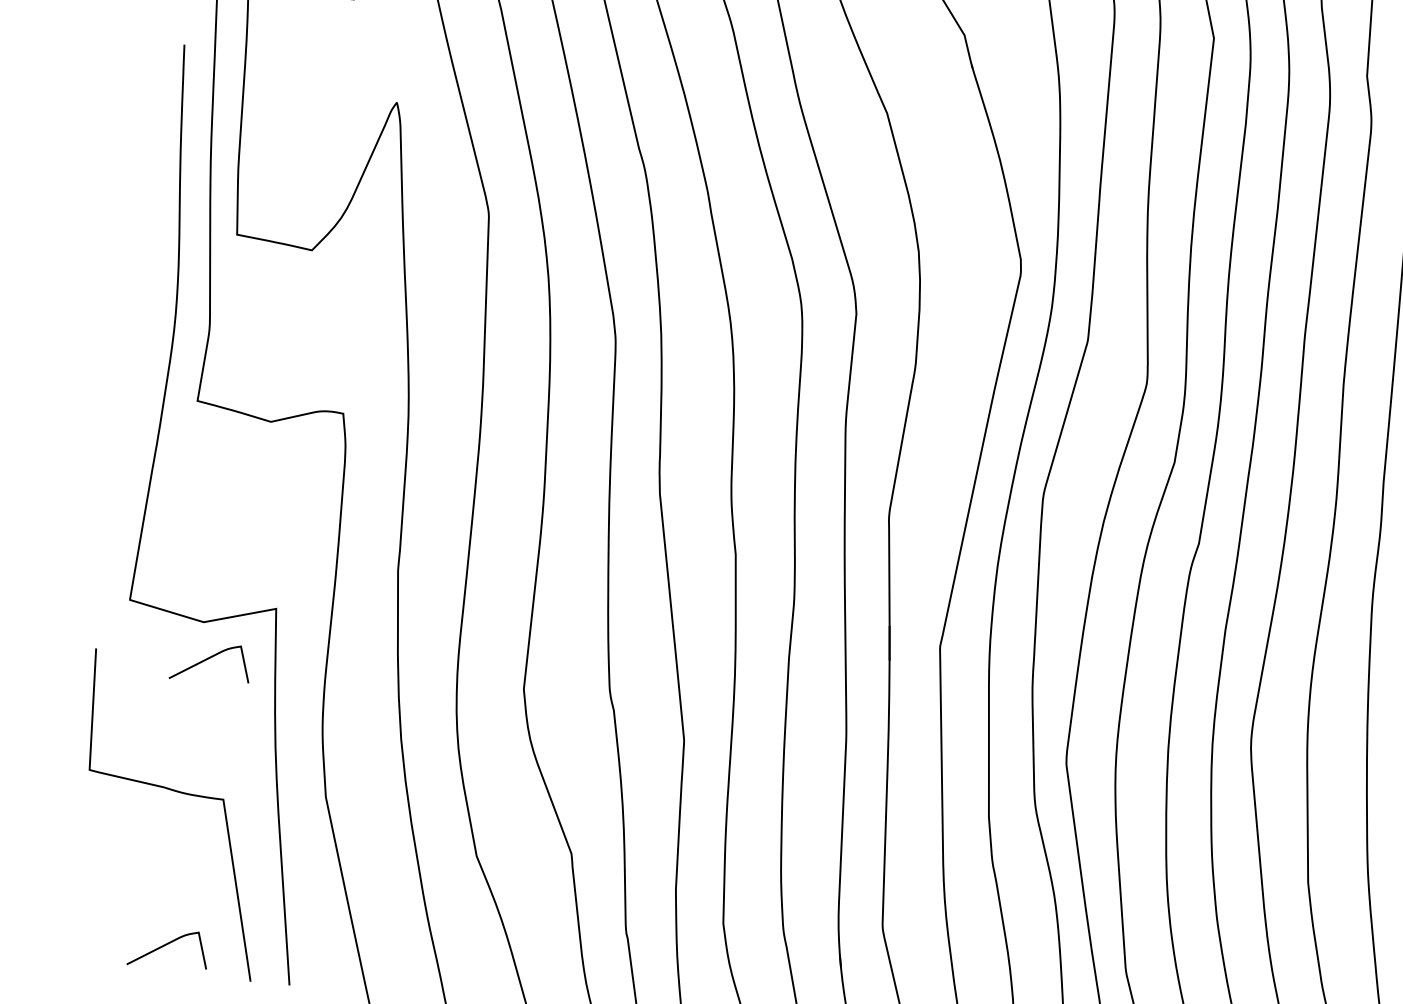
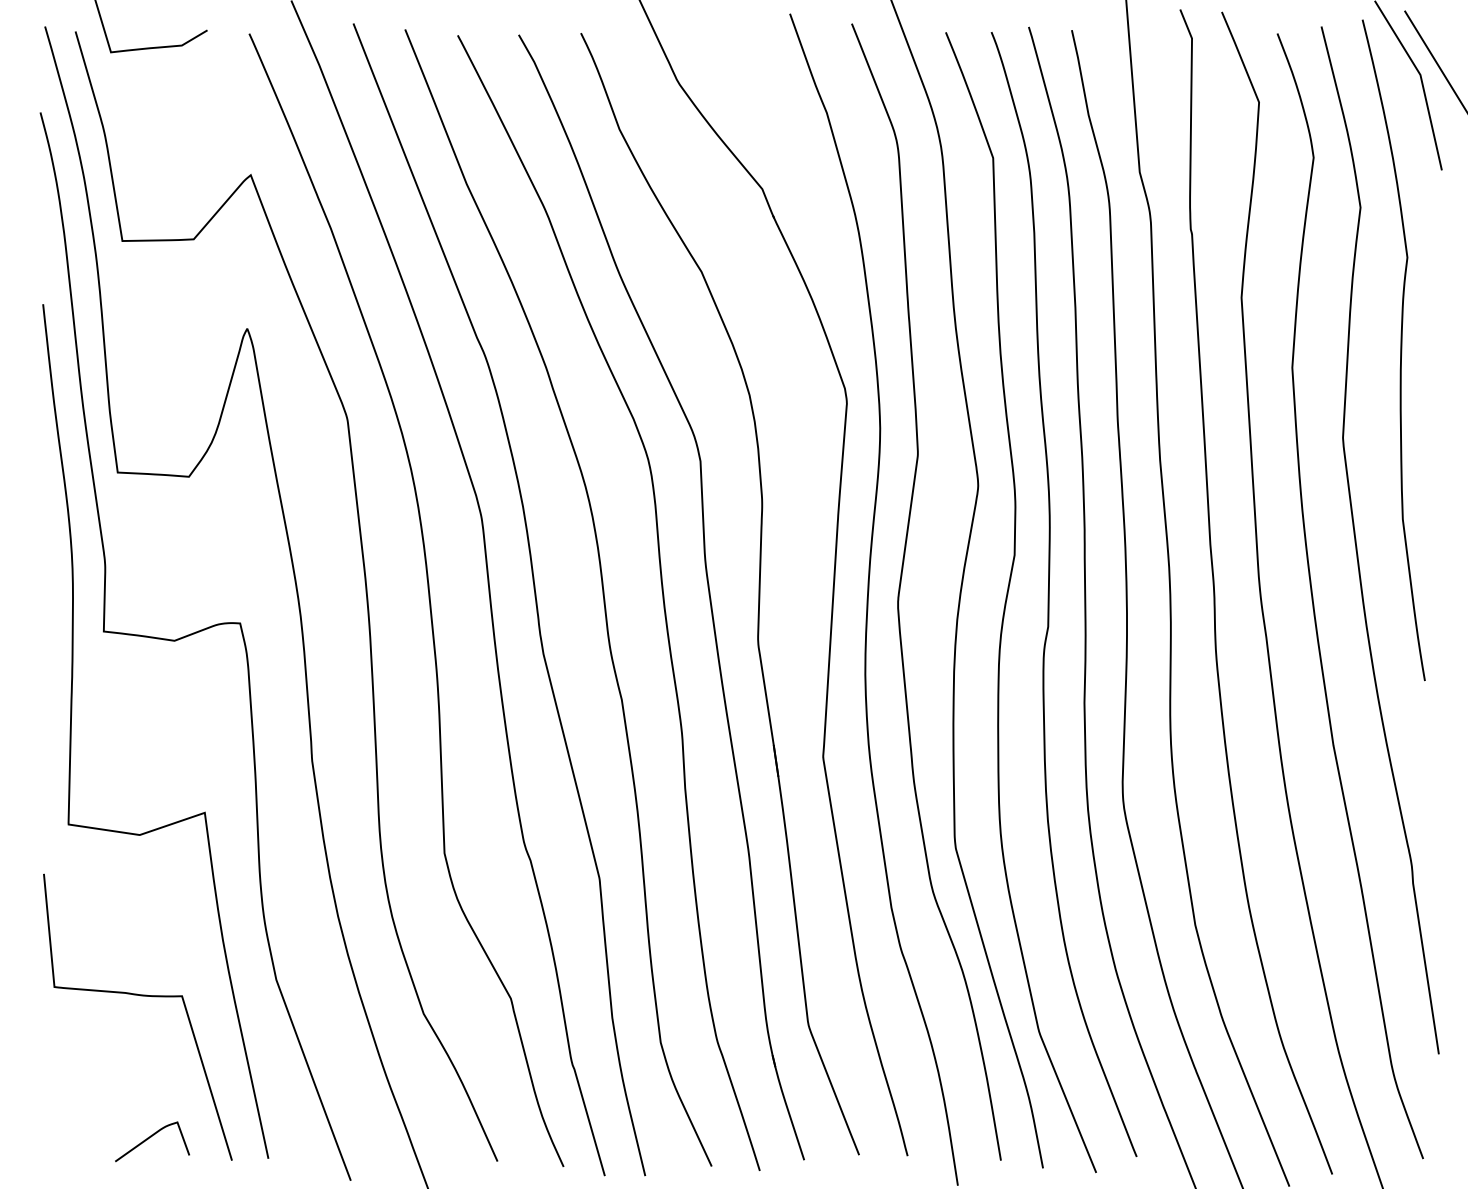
curve: (211, 658) -> (151, 867), removed

